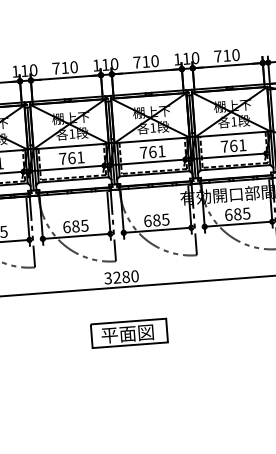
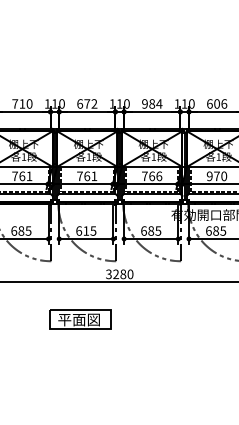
text: (227, 55) -> (217, 103), 710 -> 606
text: (146, 61) -> (152, 103), 710 -> 984
text: (65, 67) -> (87, 103), 710 -> 672
text: (233, 146) -> (216, 176), 761 -> 970
text: (162, 151) -> (159, 176), 761 -> 766
text: (76, 225) -> (86, 230), 685 -> 615
part: (129, 333) -> (80, 319), moved

